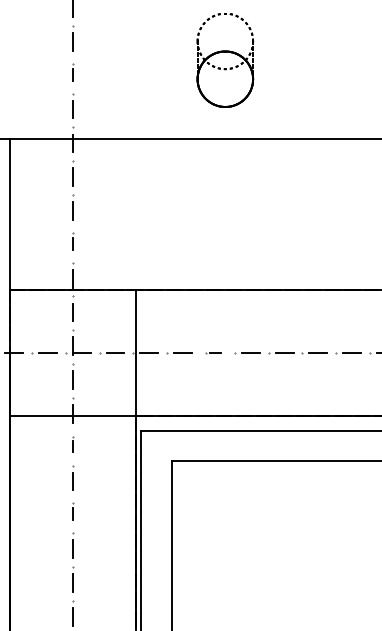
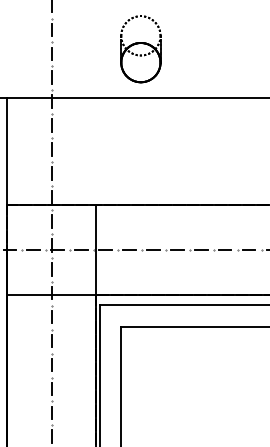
part: (225, 60) -> (141, 49), moved
part: (73, 72) -> (51, 51), size x1.43
part: (73, 241) -> (51, 171), size x1.43
part: (213, 353) -> (150, 250), size x1.67
part: (73, 444) -> (51, 314), size x1.67
part: (73, 511) -> (51, 362), size x1.43

